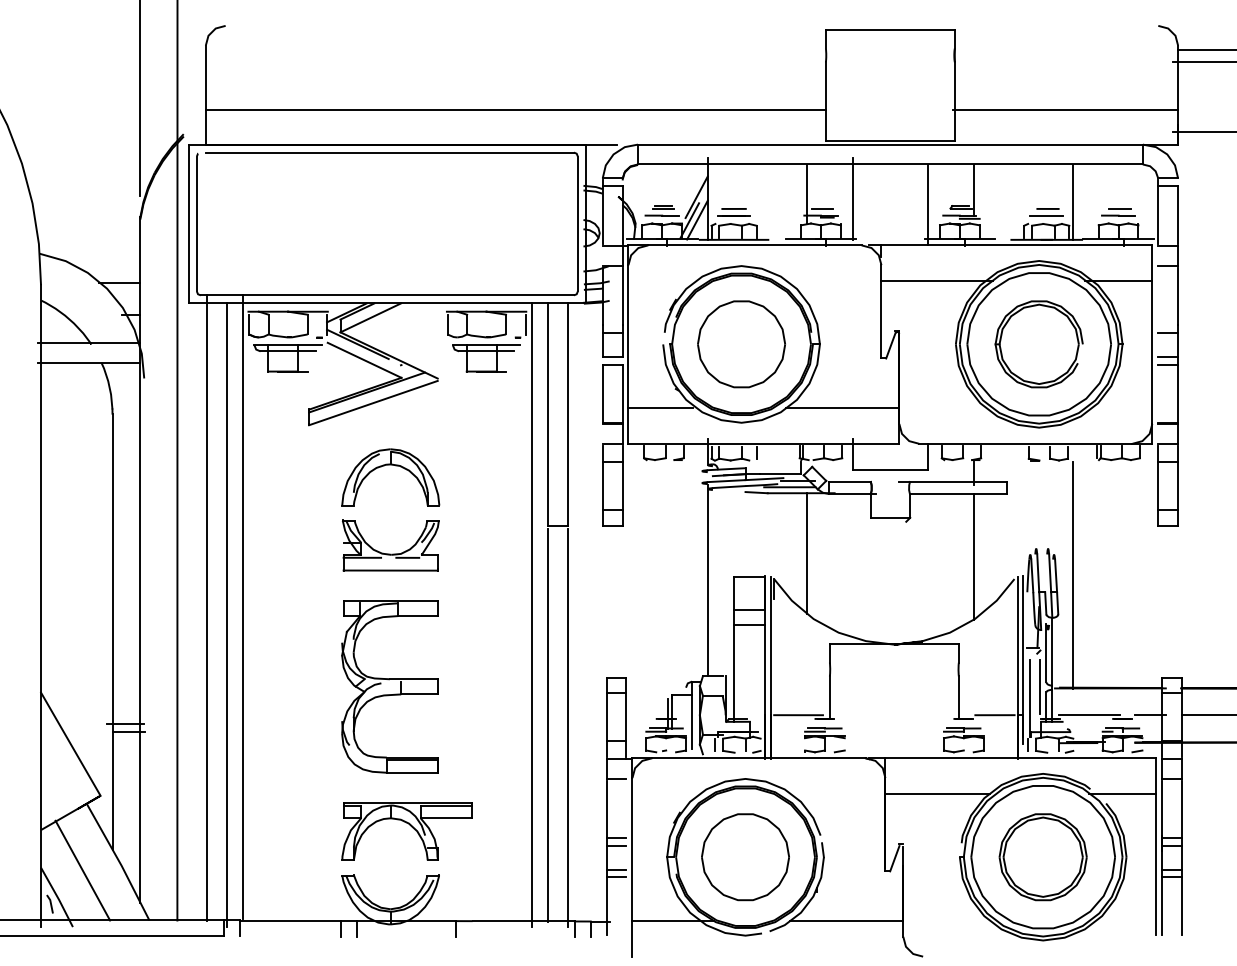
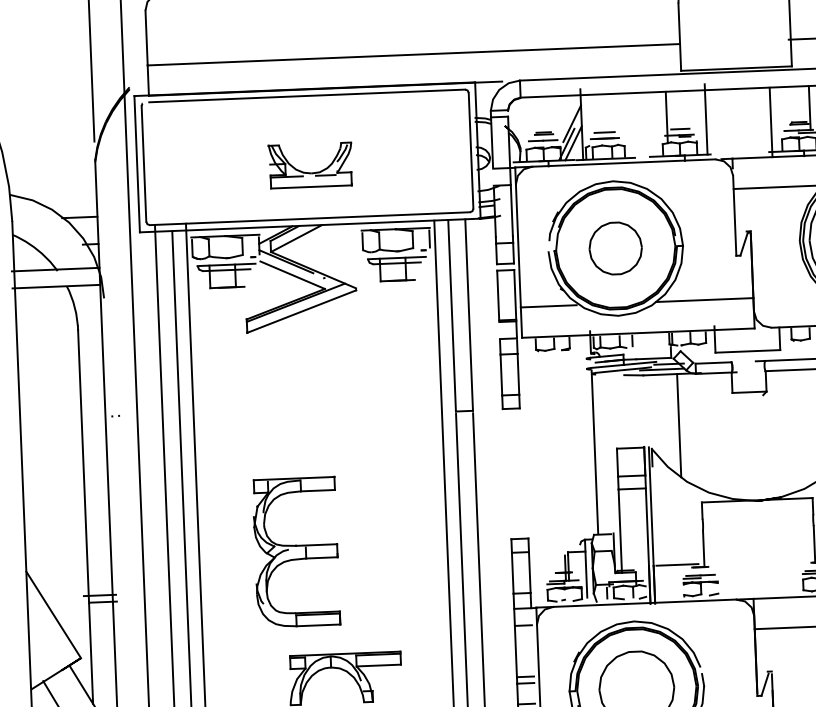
part: (741, 344) -> (615, 248), size x0.7
part: (390, 465) -> (318, 364), removed
part: (390, 553) -> (310, 172), moved
part: (389, 686) -> (295, 552), moved

